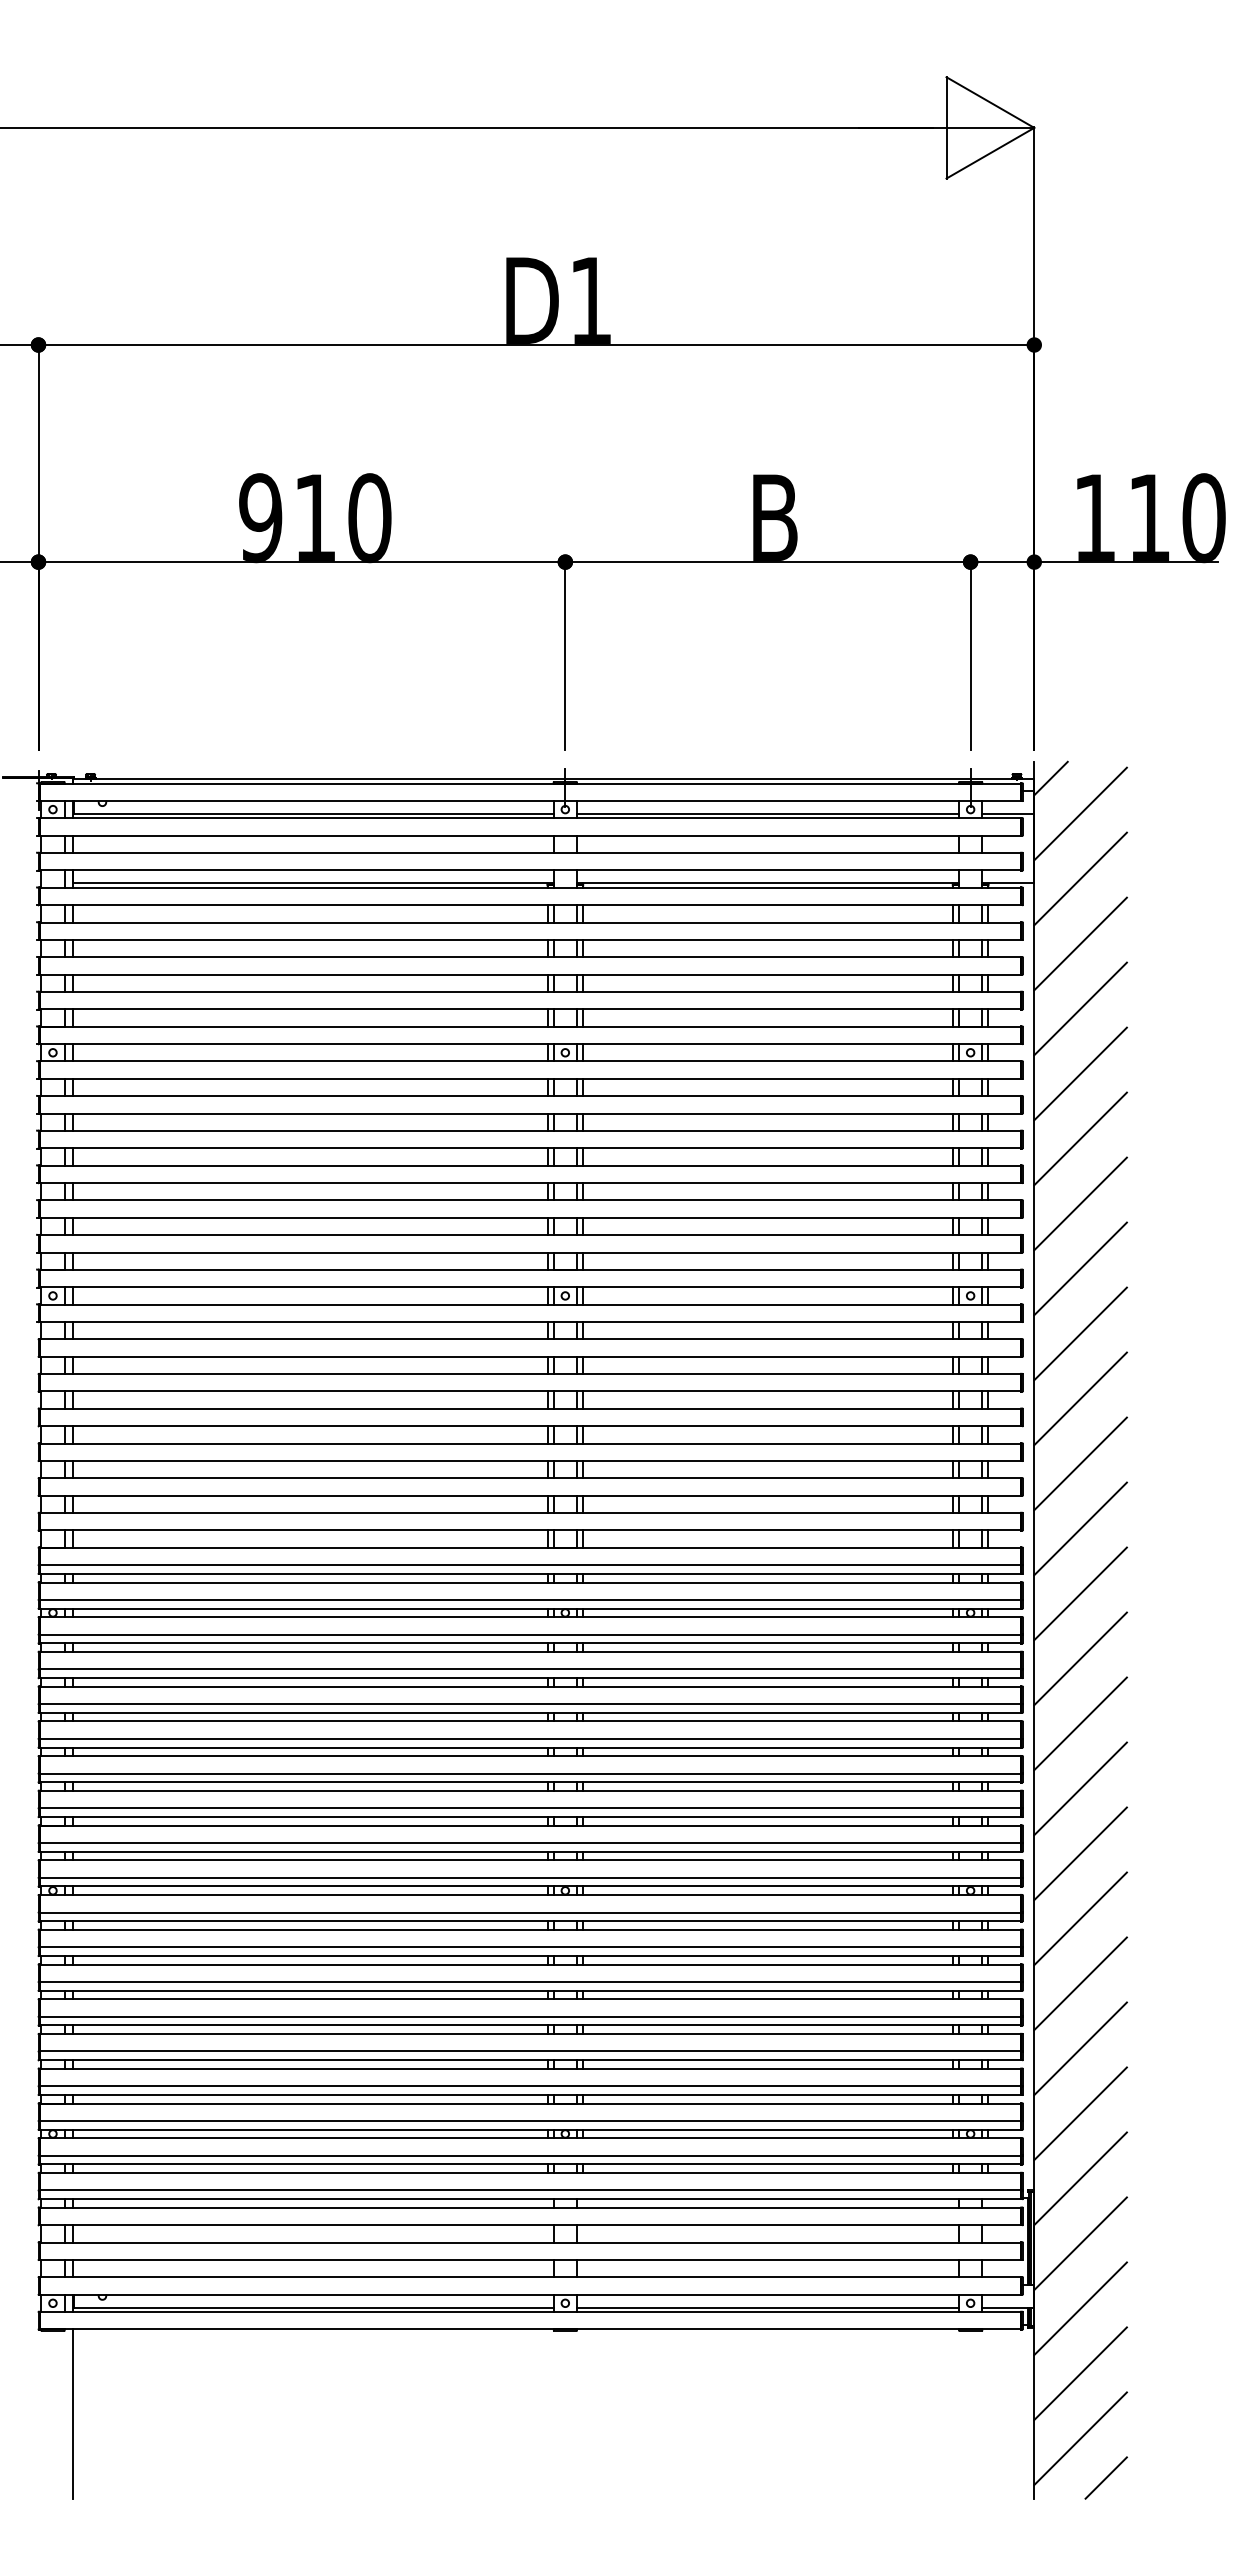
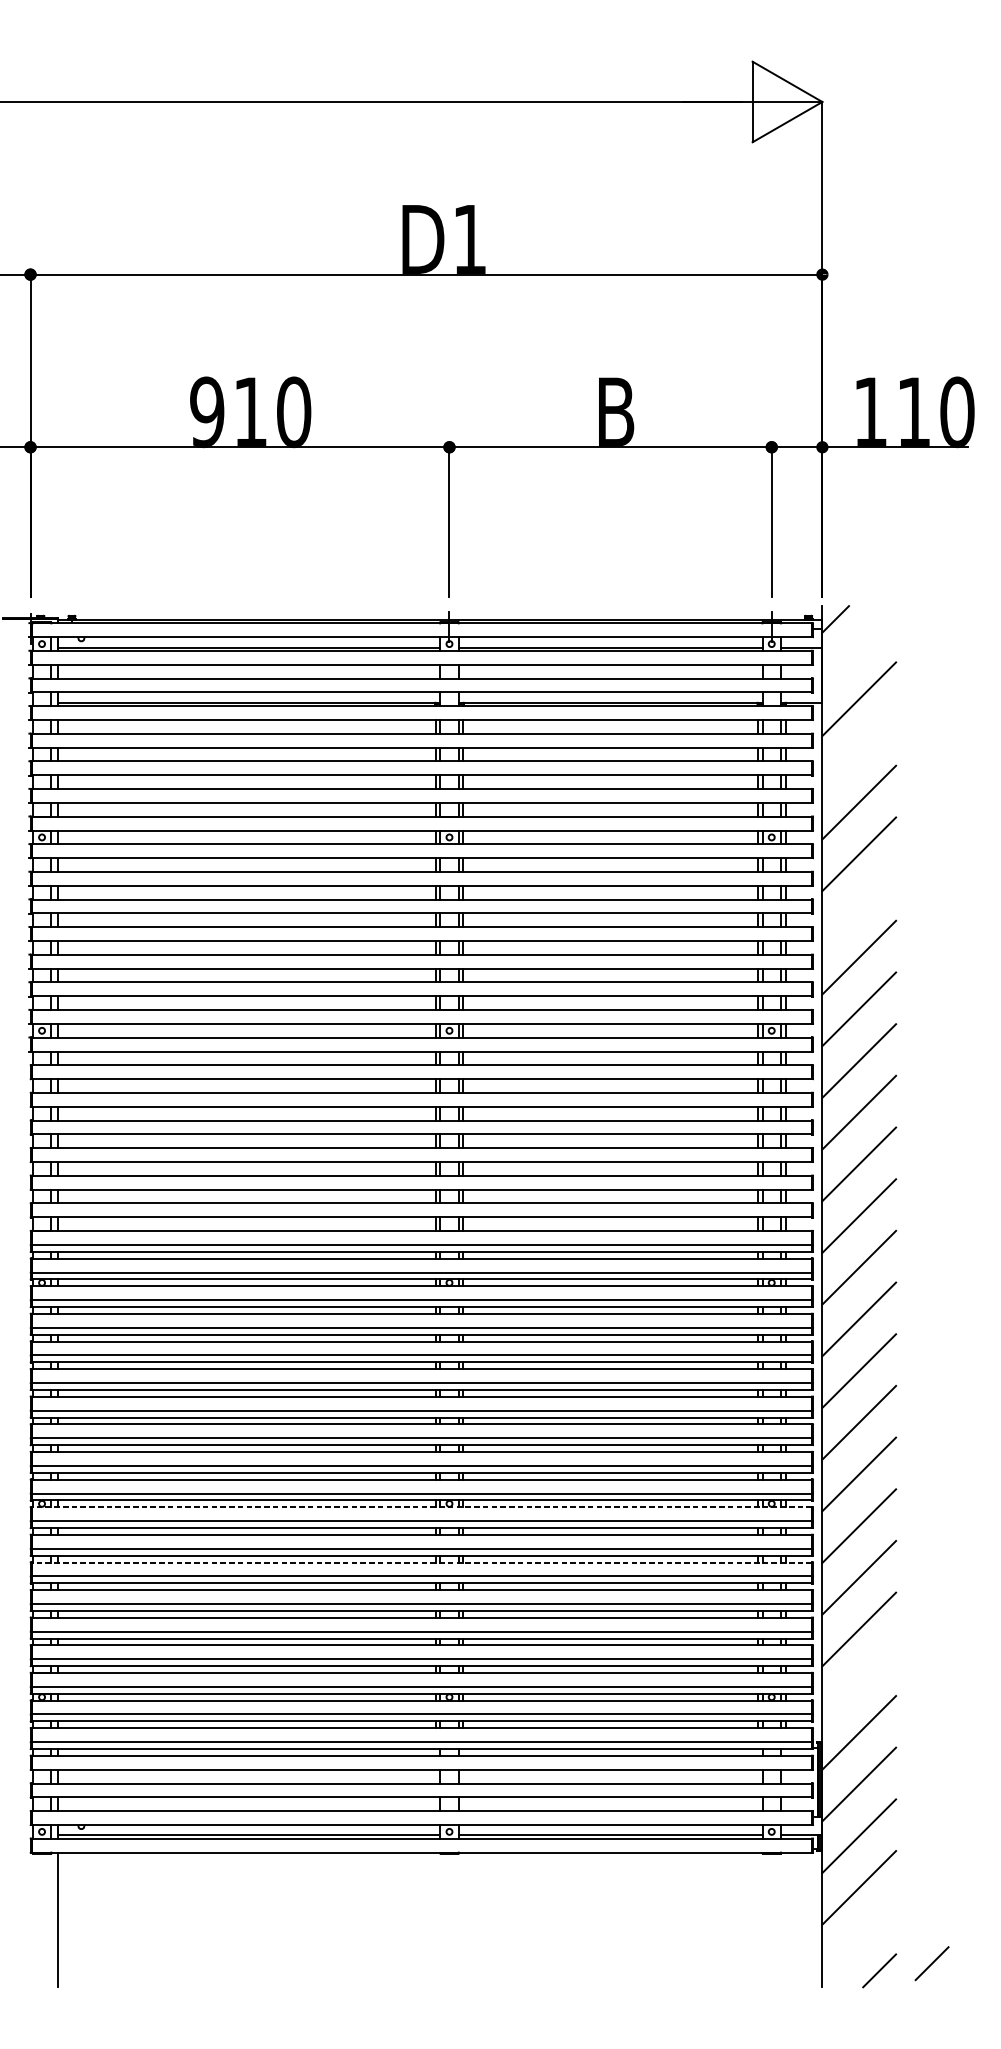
line: (1080, 813) -> (859, 647), removed
line: (1080, 943) -> (859, 750), removed
line: (1080, 1138) -> (859, 905), removed
line: (530, 1895) -> (421, 1507), solid -> dashed
line: (530, 1964) -> (421, 1562), solid -> dashed
line: (1080, 2113) -> (859, 1680), removed
line: (1080, 2438) -> (859, 1939), removed
line: (1171, 2468) -> (931, 1963), added

